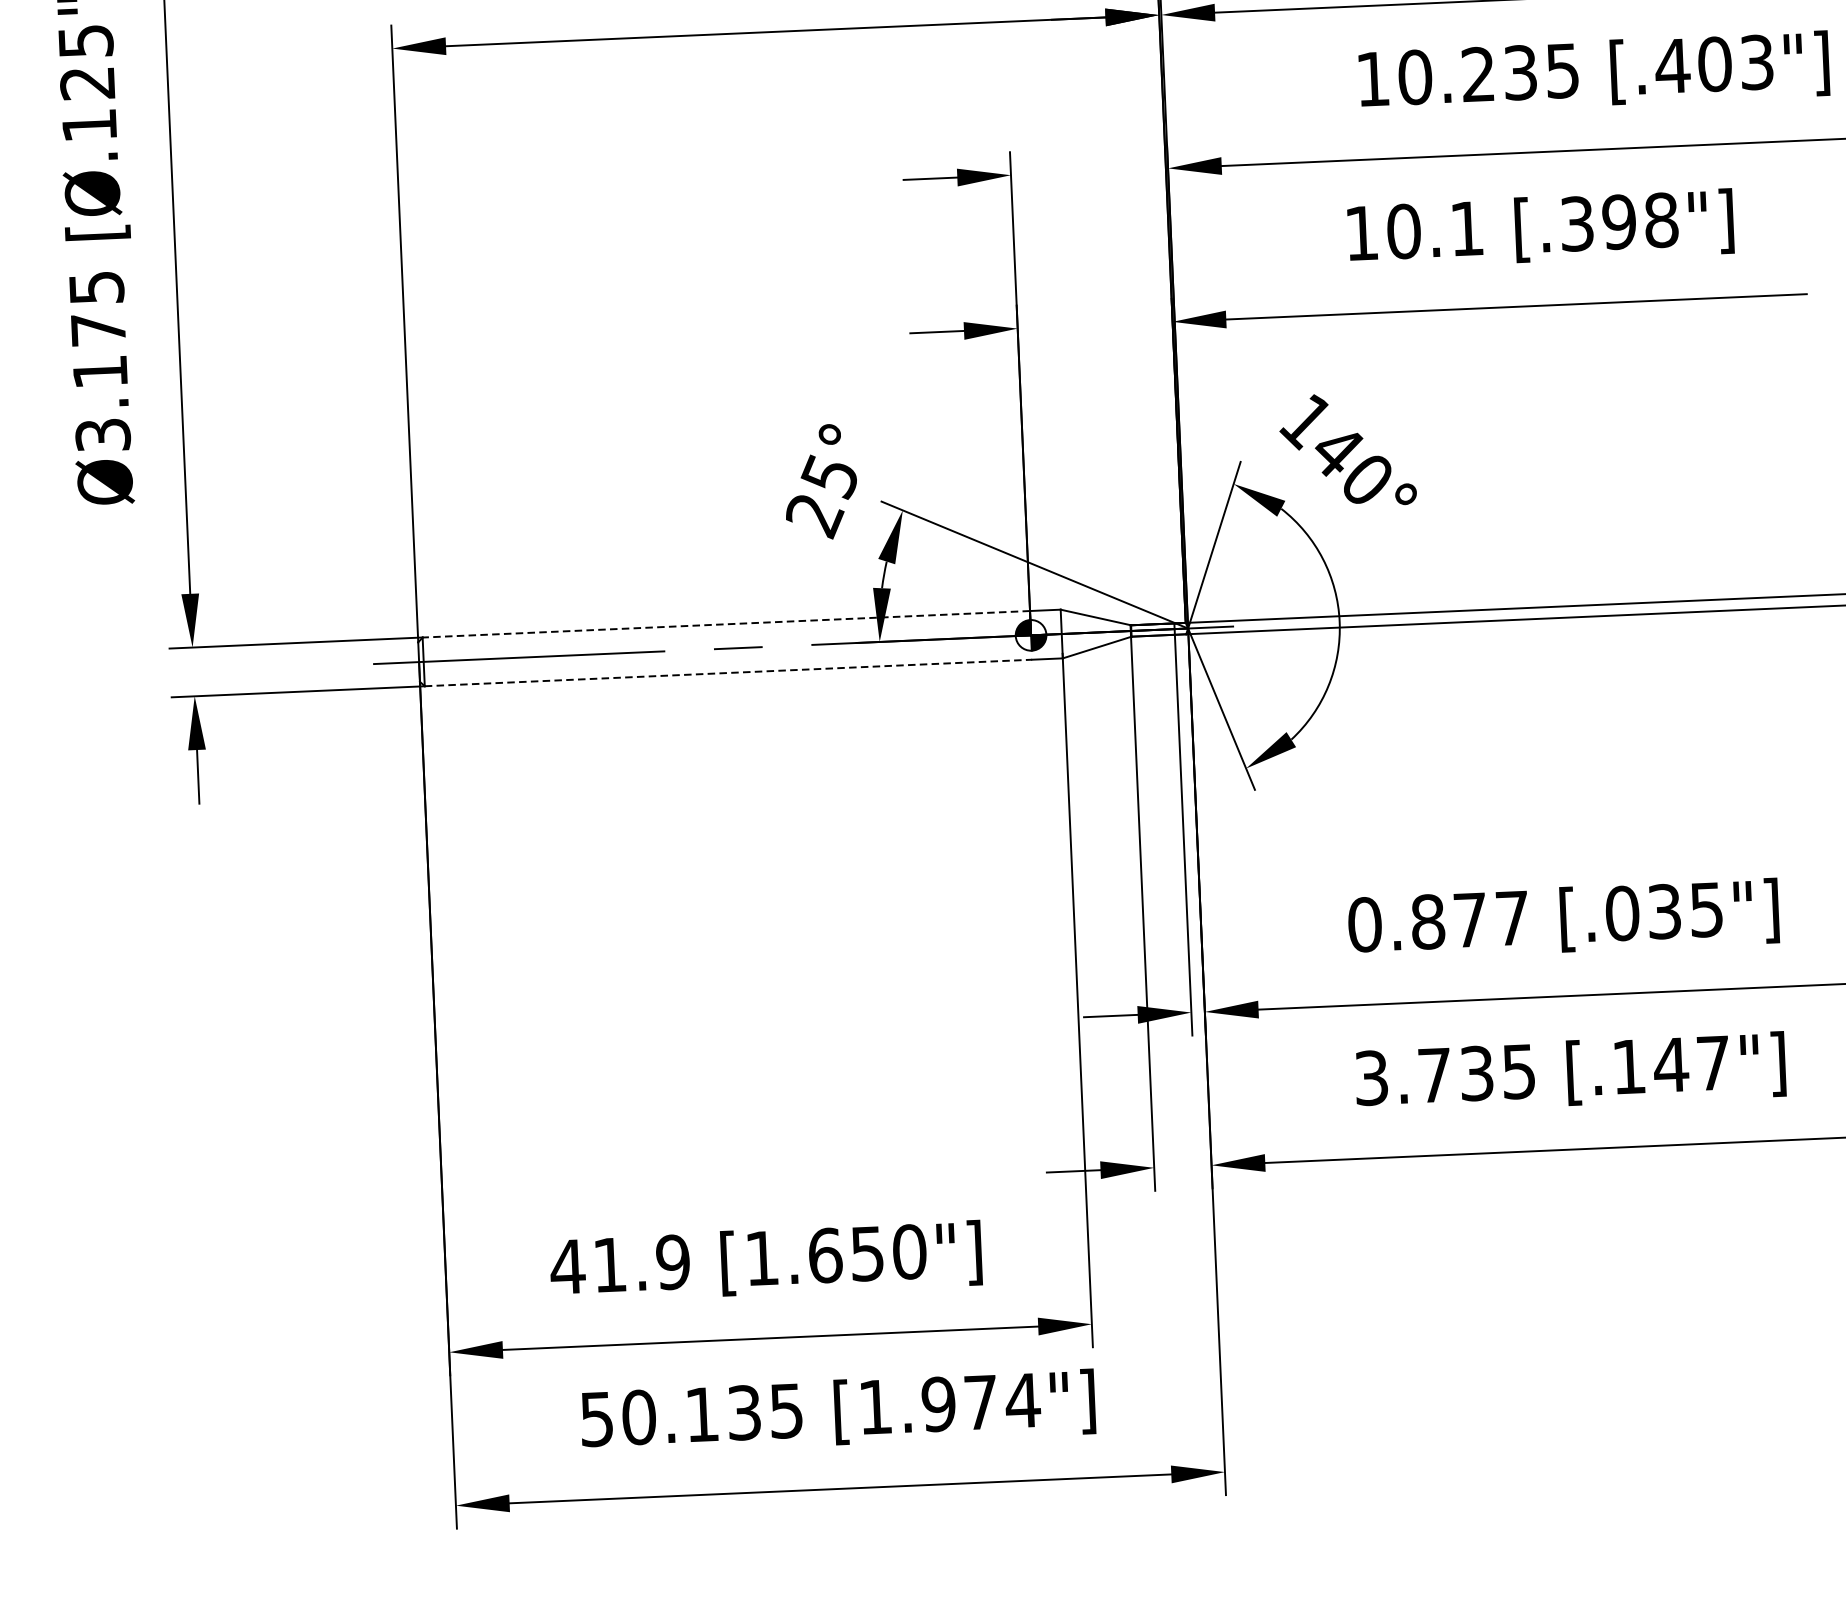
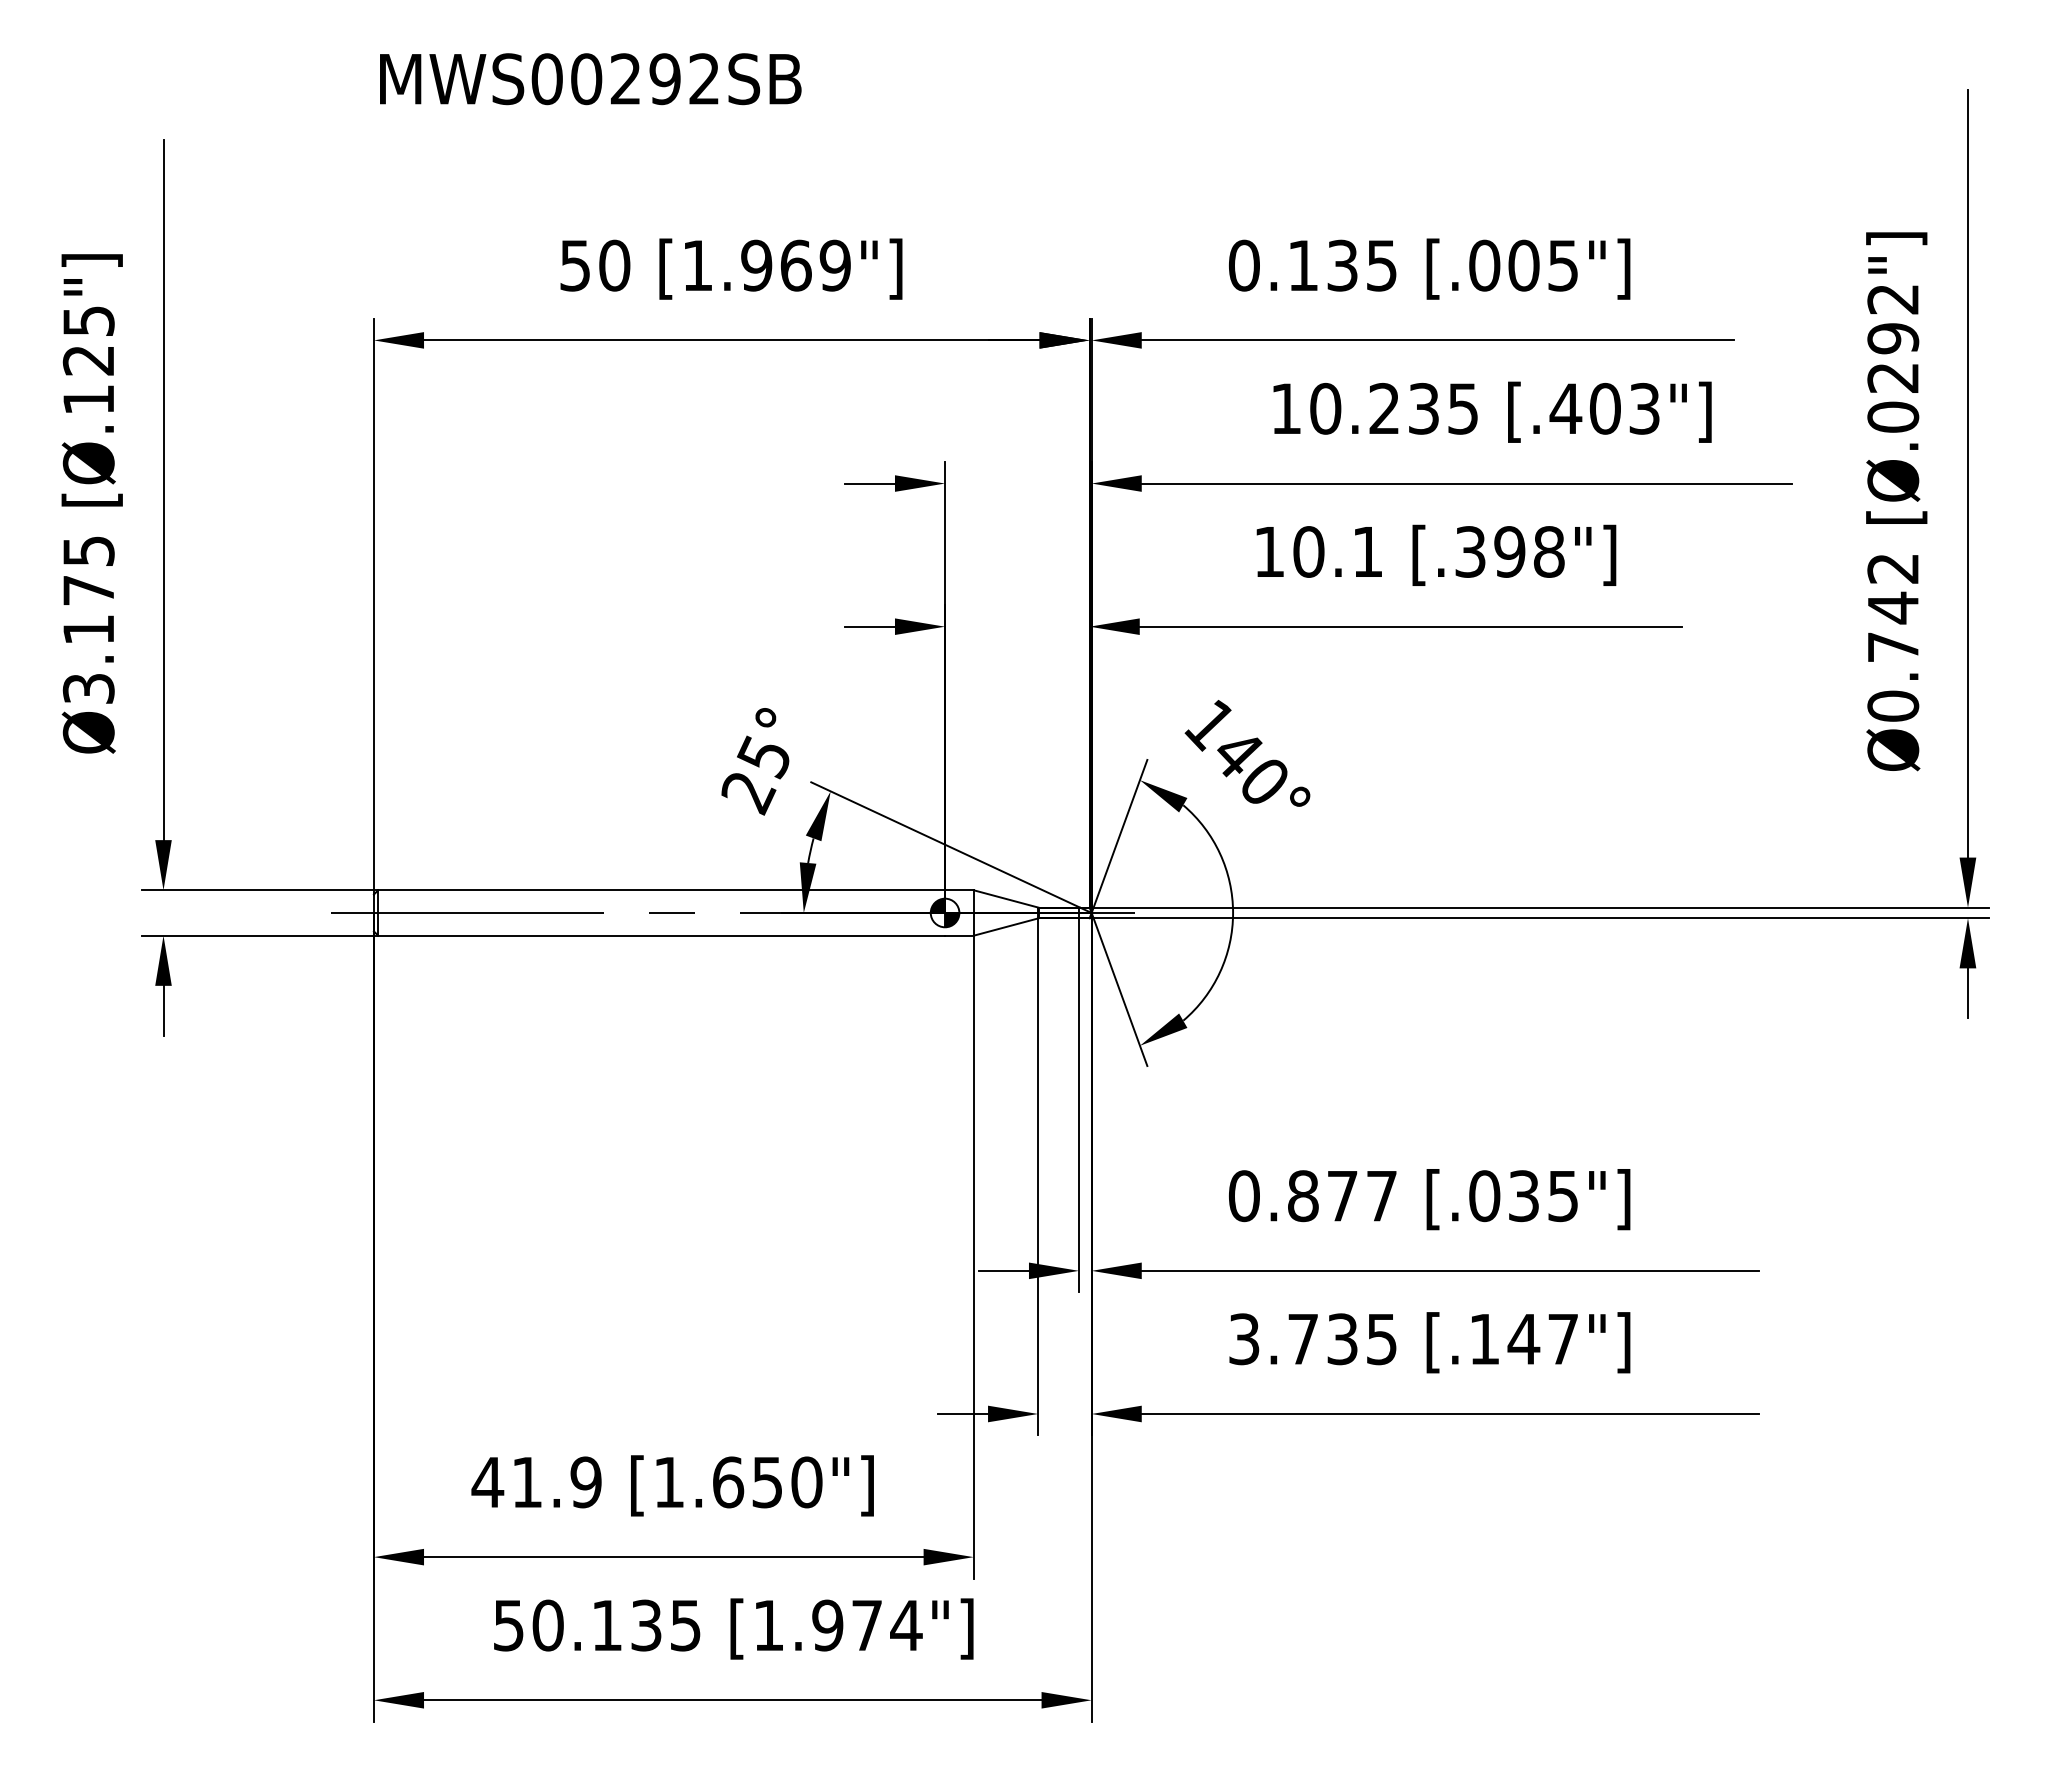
line: (726, 624) -> (661, 890), dashed -> solid
line: (729, 672) -> (662, 935), dashed -> solid

